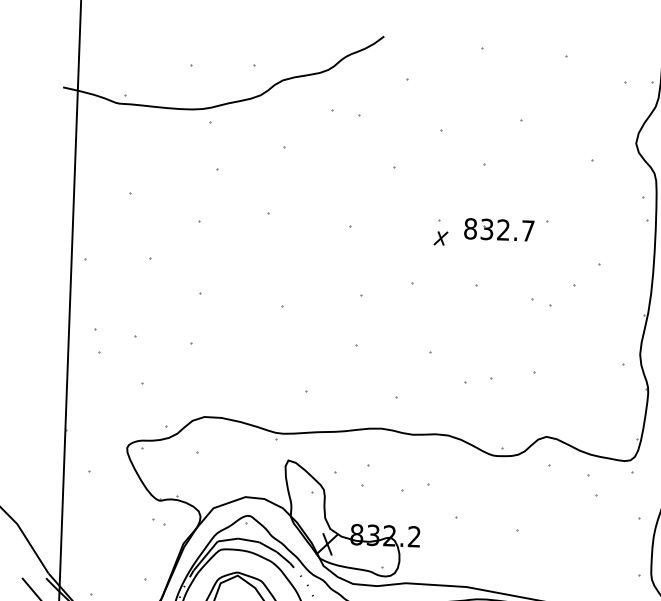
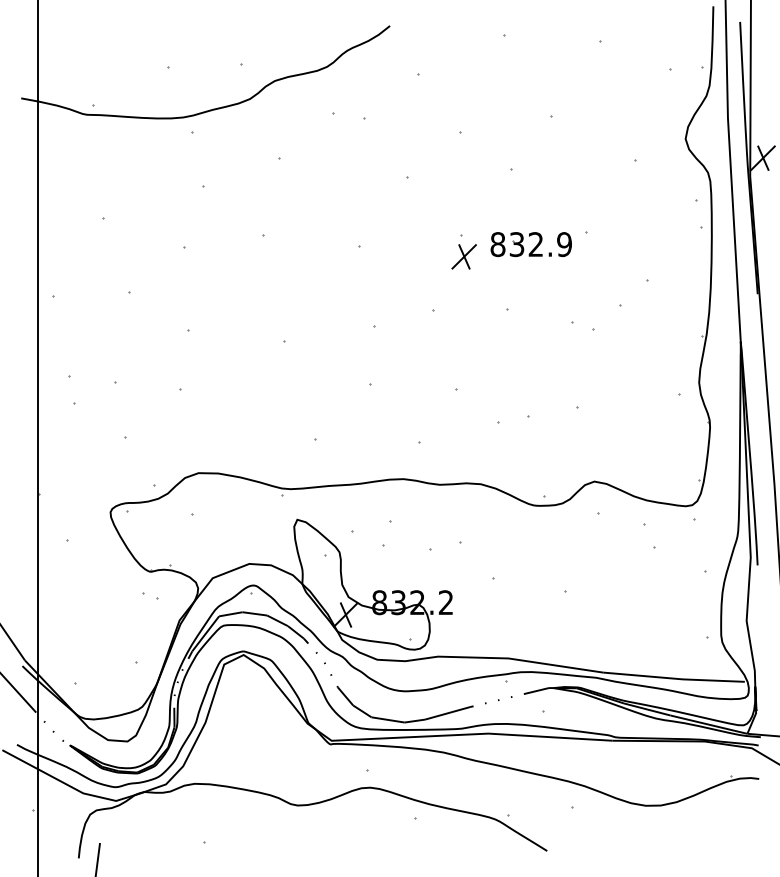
text: (528, 230) -> (564, 244), 832.7 -> 832.9
part: (440, 238) -> (463, 256), size x1.67

